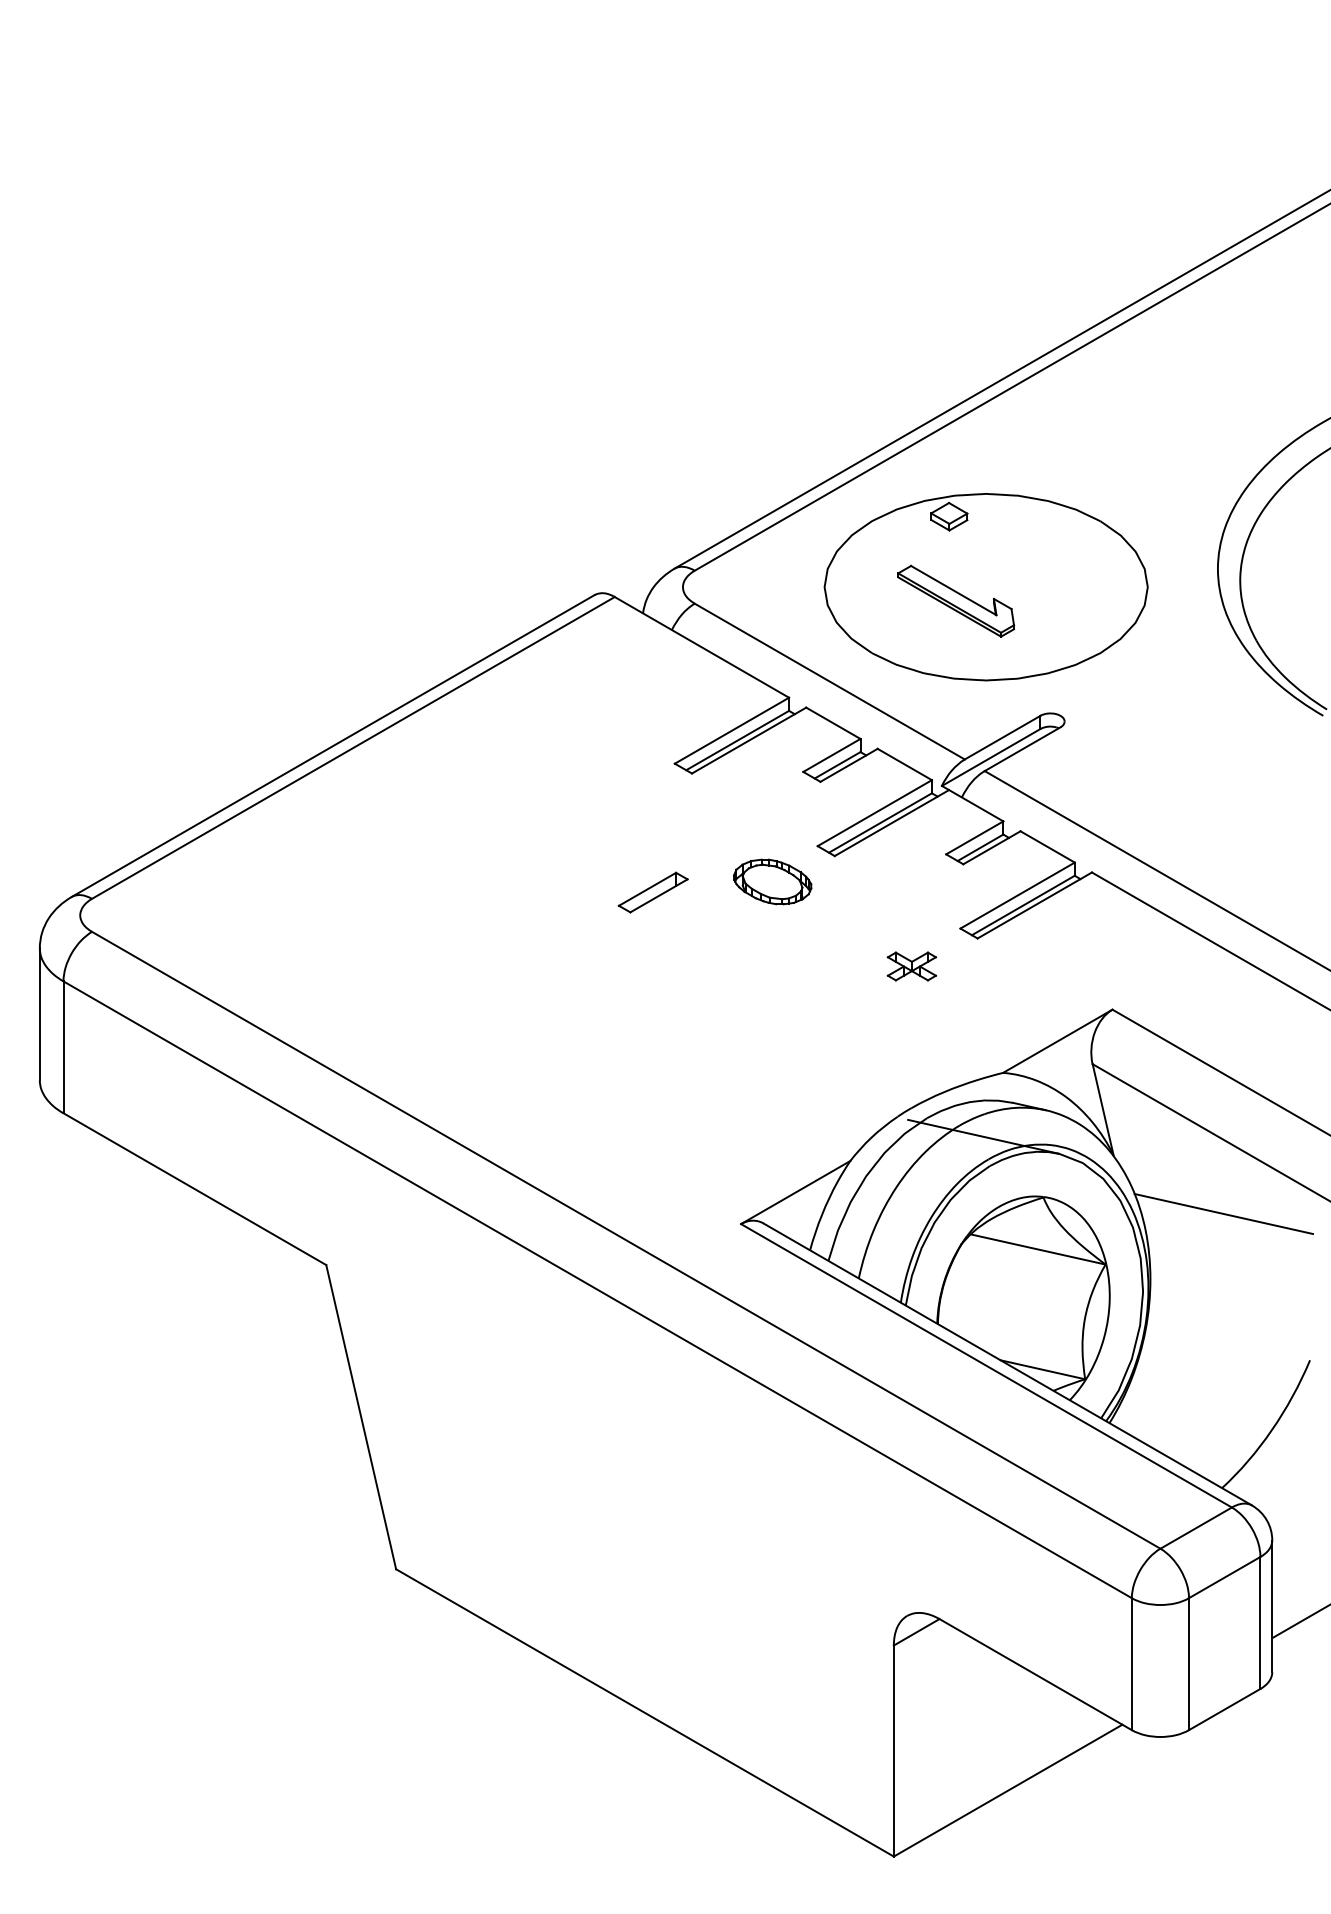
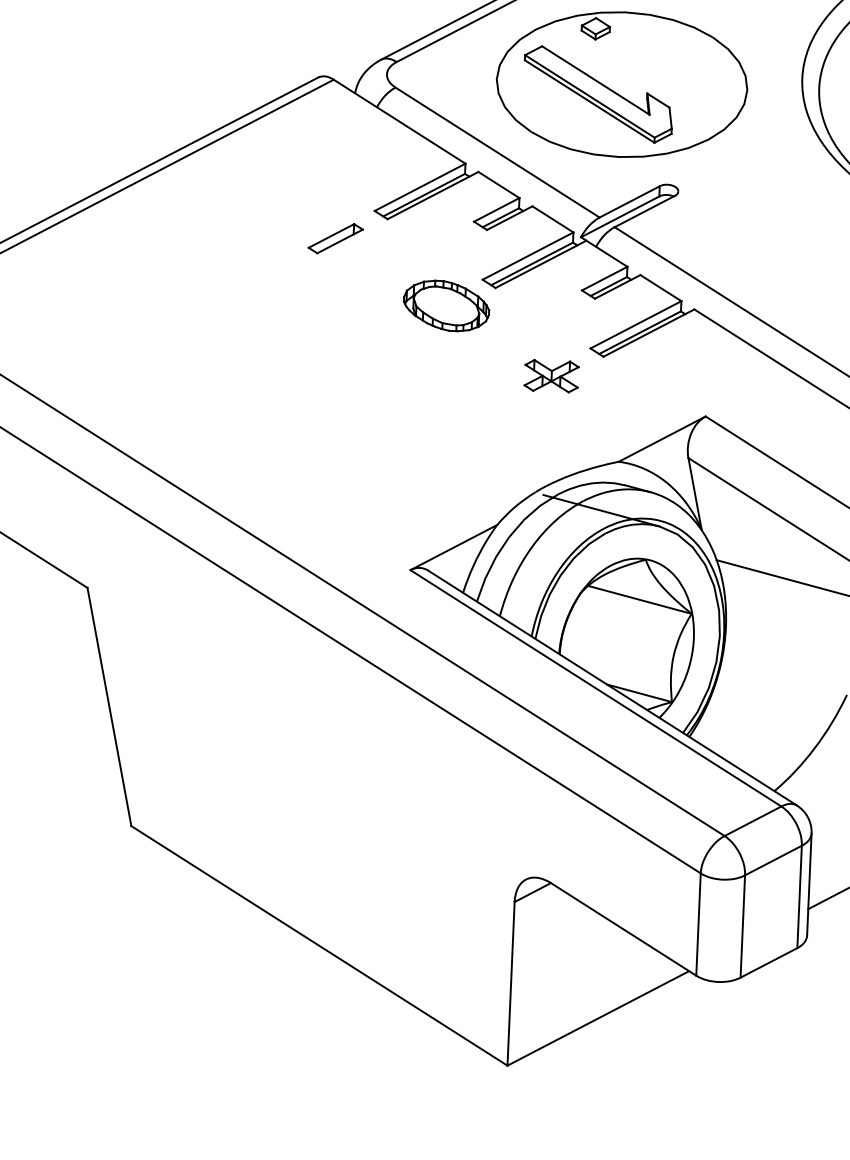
part: (955, 601) -> (597, 94), size x1.67
part: (772, 881) -> (446, 305), size x1.43
part: (652, 892) -> (335, 238), moved
part: (911, 966) -> (551, 376), size x1.43

